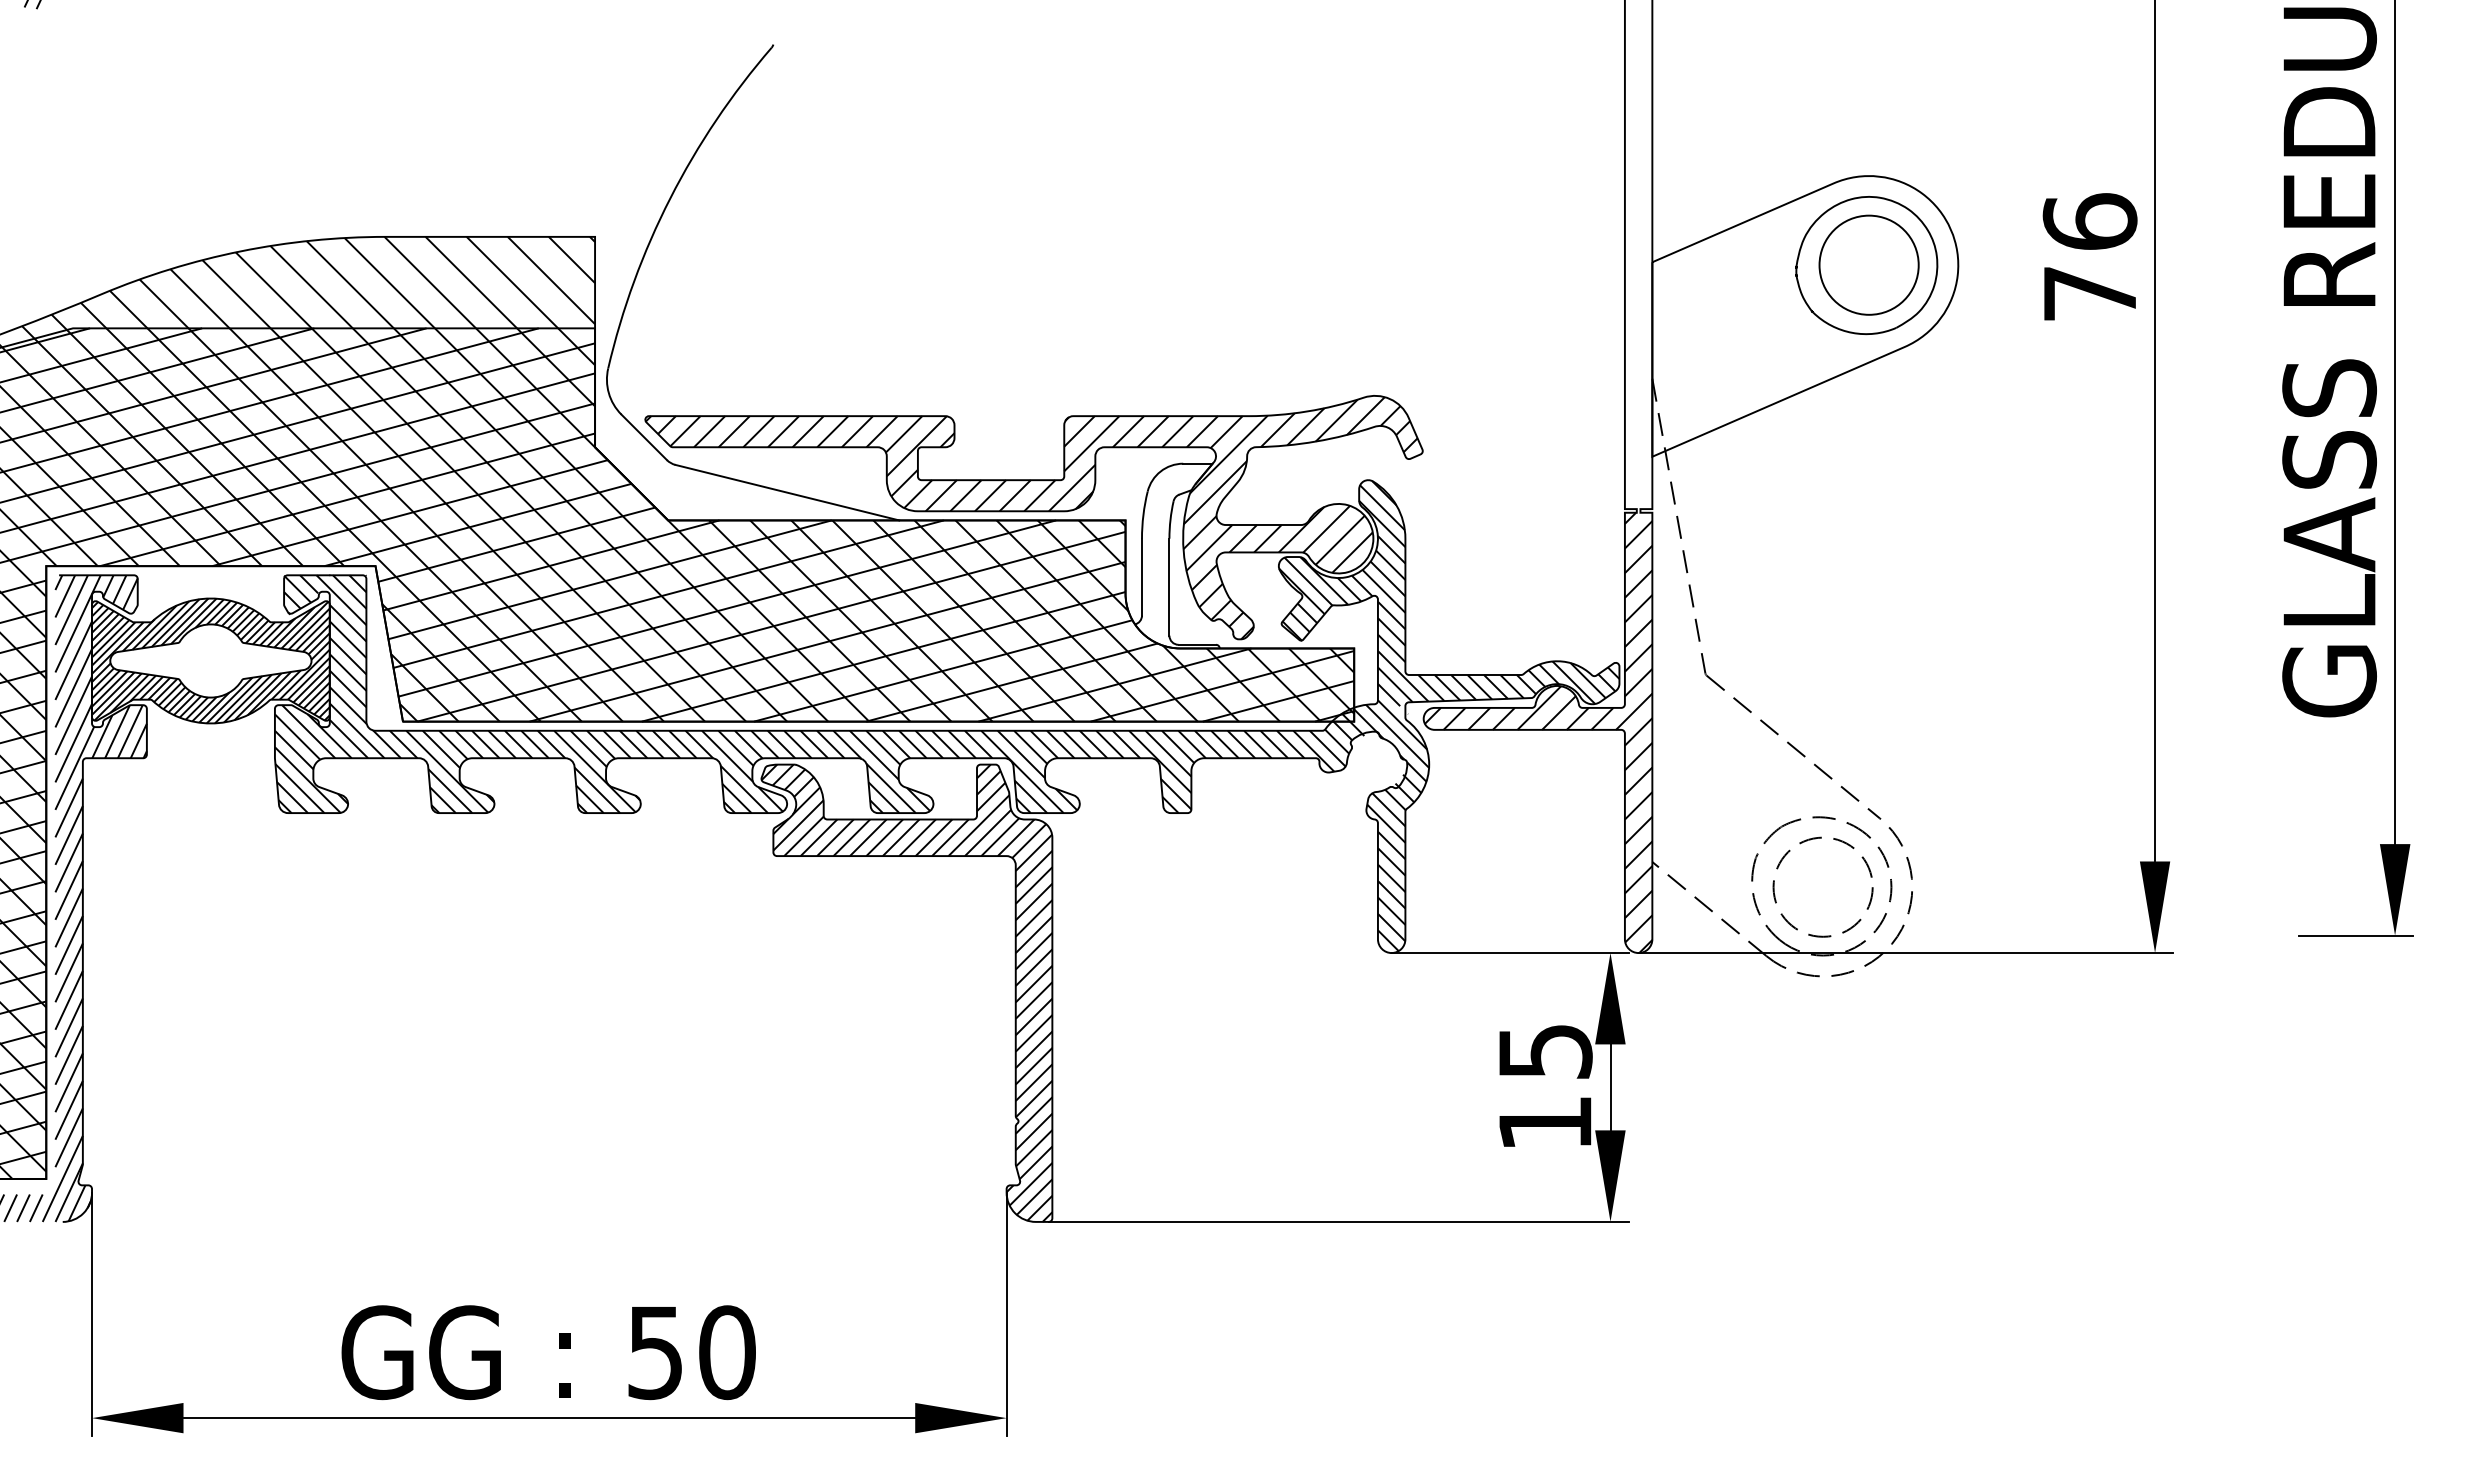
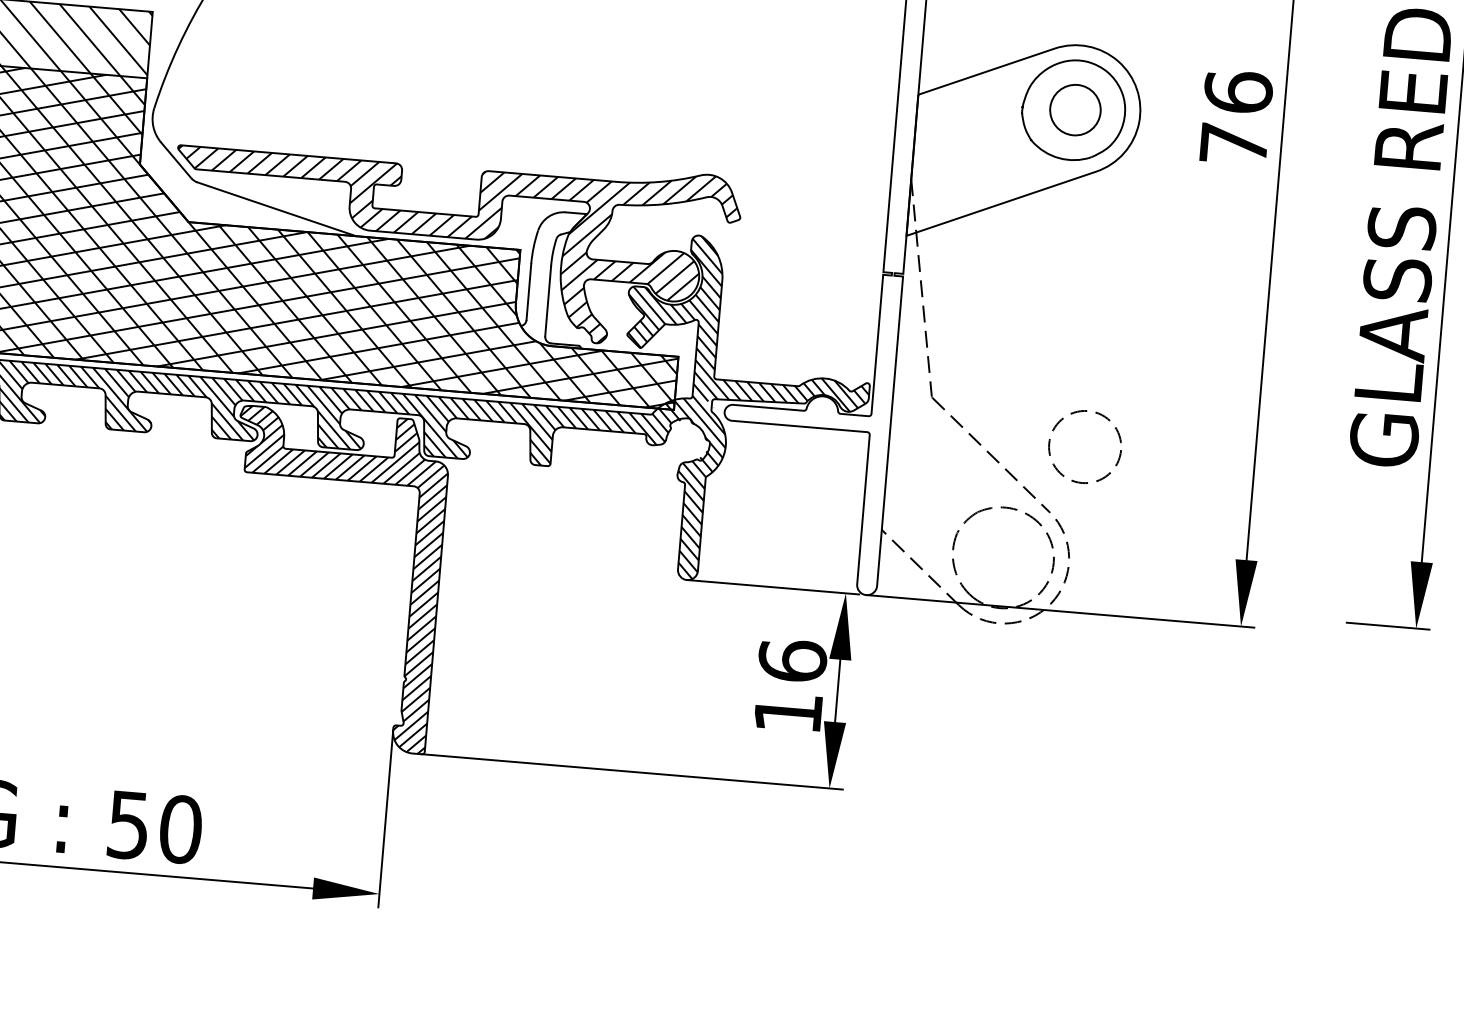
circle: (1868, 264) -> (1075, 109), size x0.7
hatch: (1538, 732) -> (807, 429), removed
circle: (1822, 886) -> (1084, 446), moved
text: (1545, 1050) -> (792, 660), 15 -> 16

